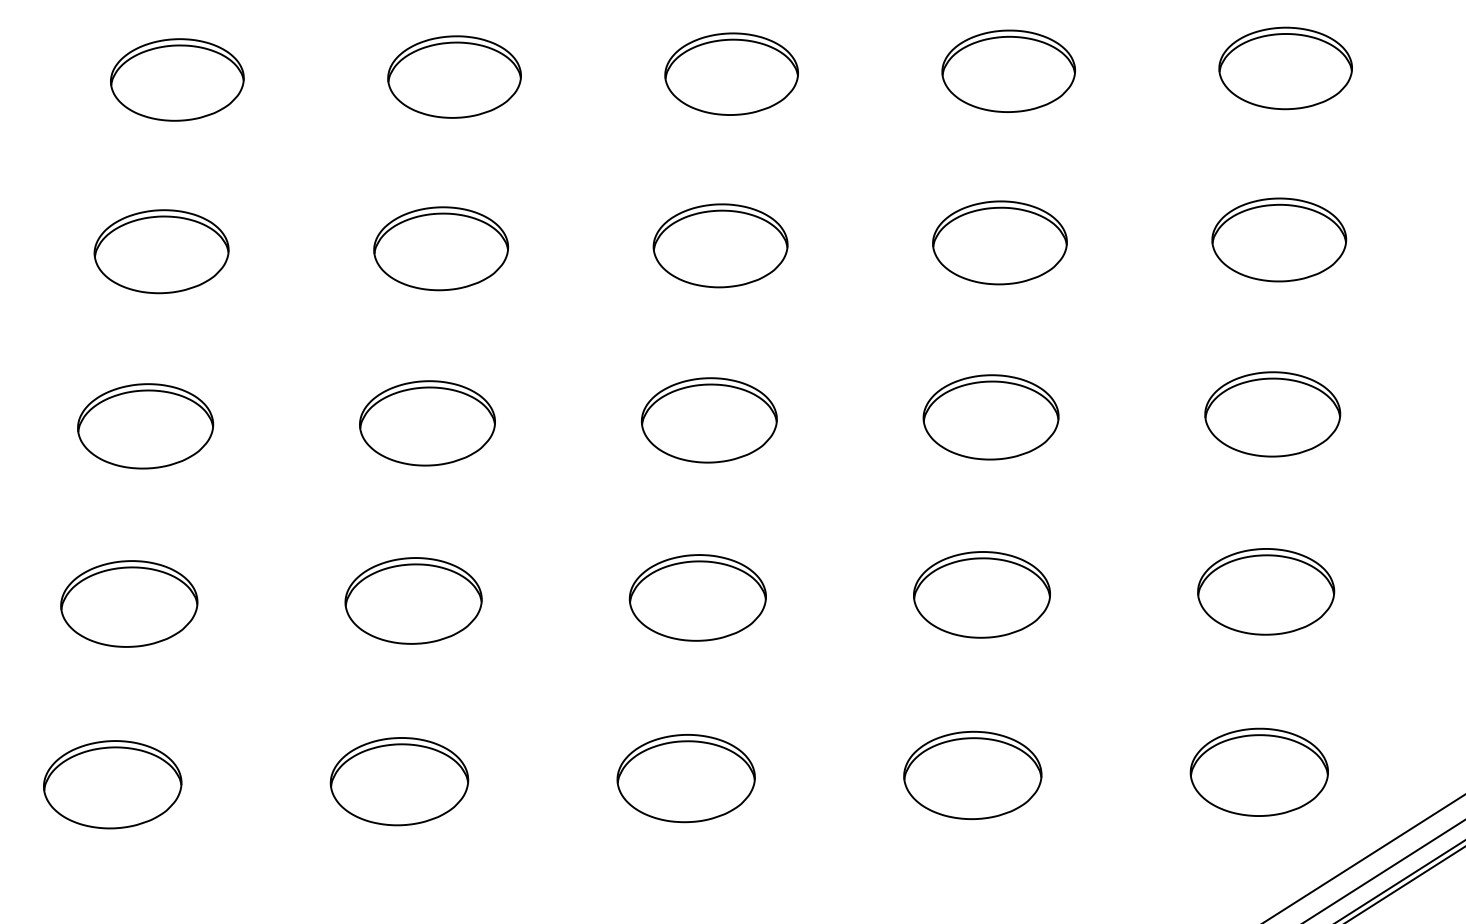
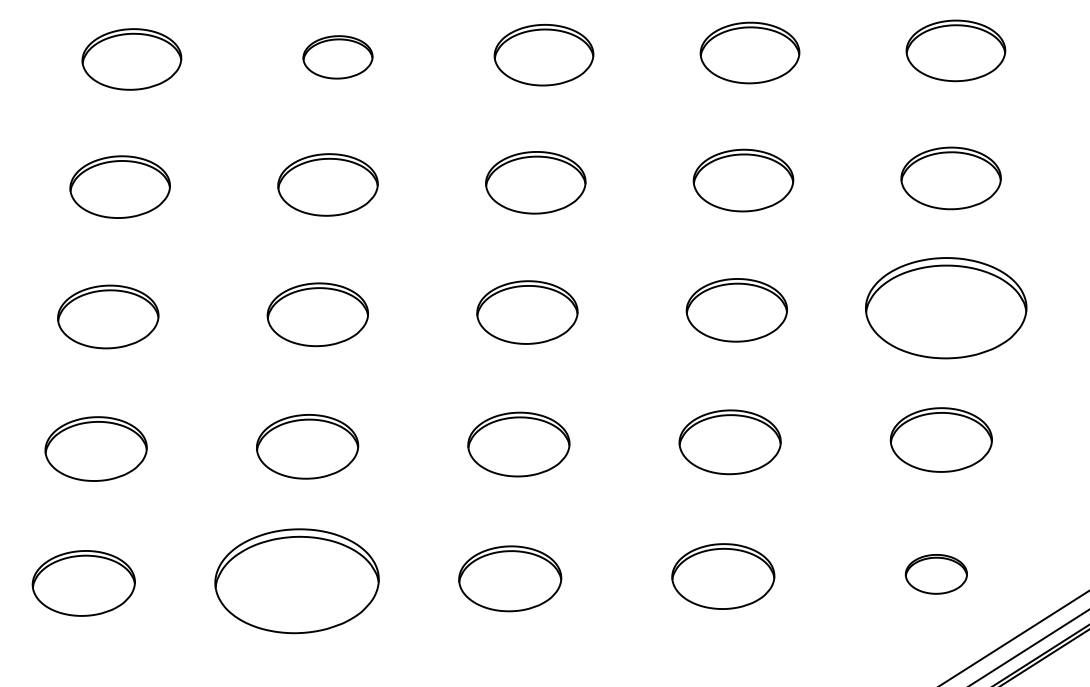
part: (453, 77) -> (337, 57), size x0.7
part: (1273, 413) -> (946, 307), size x1.6
part: (1259, 772) -> (936, 574), size x0.6
part: (398, 780) -> (296, 580), size x1.6

